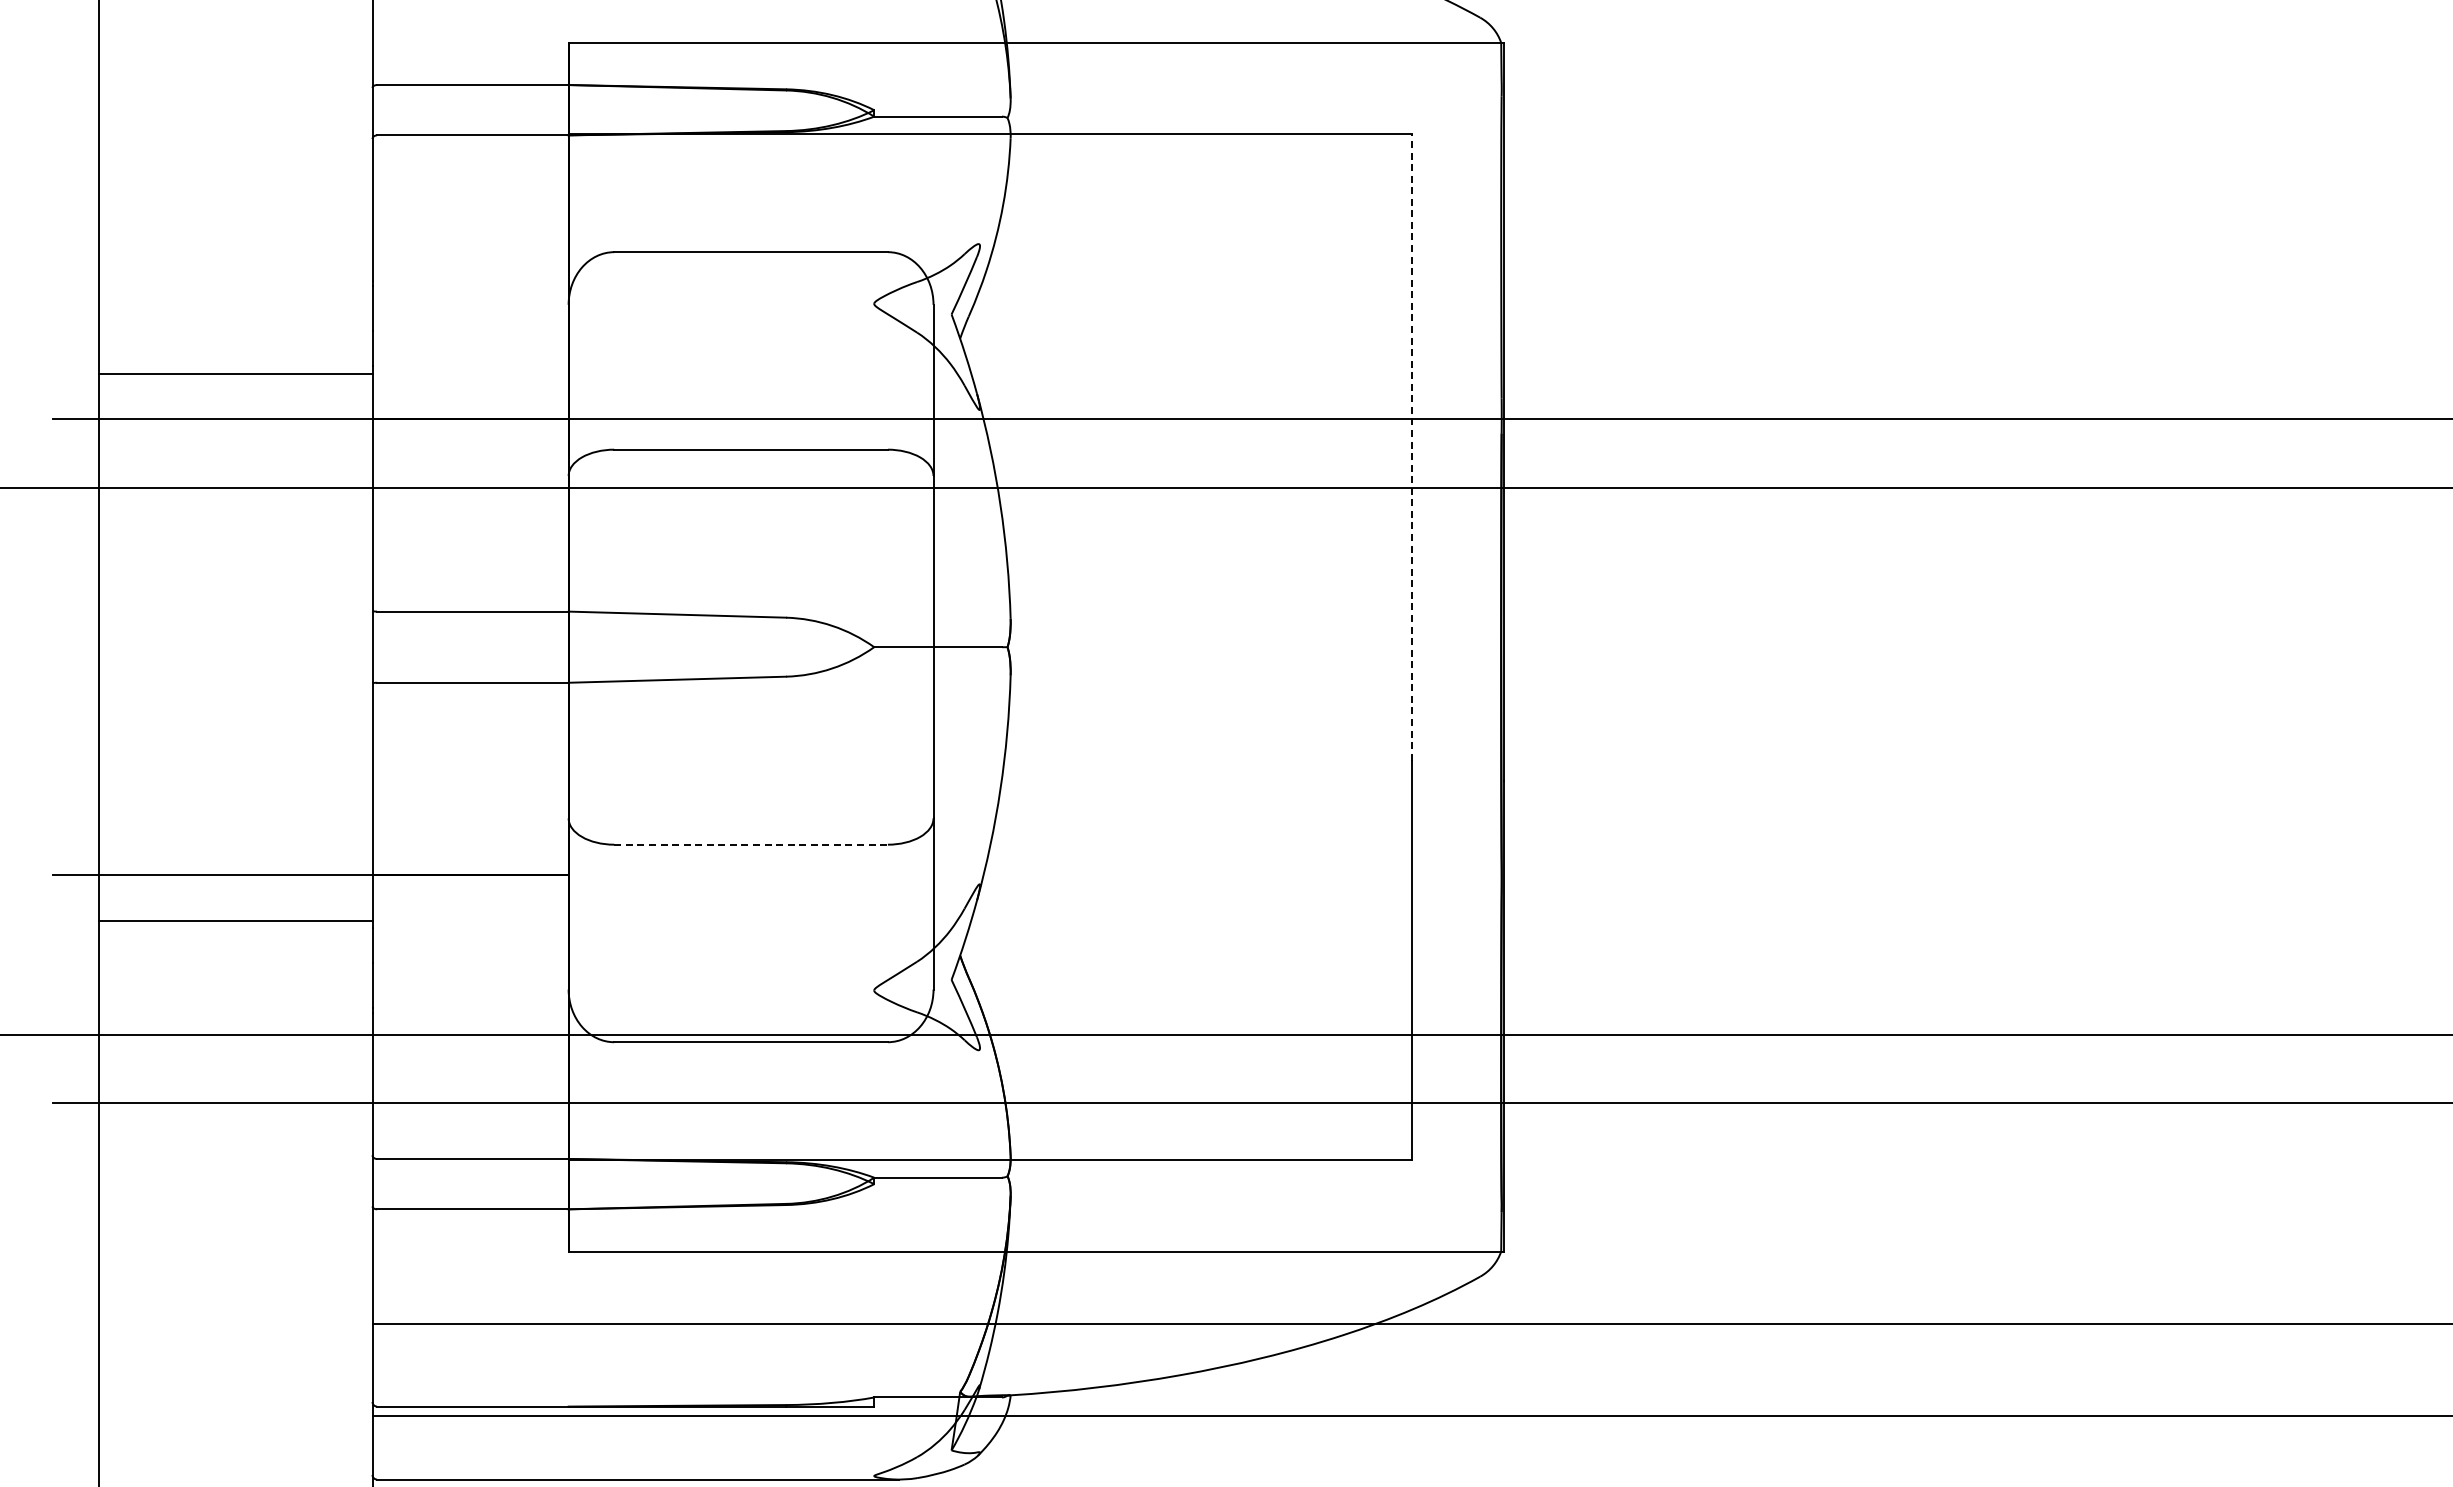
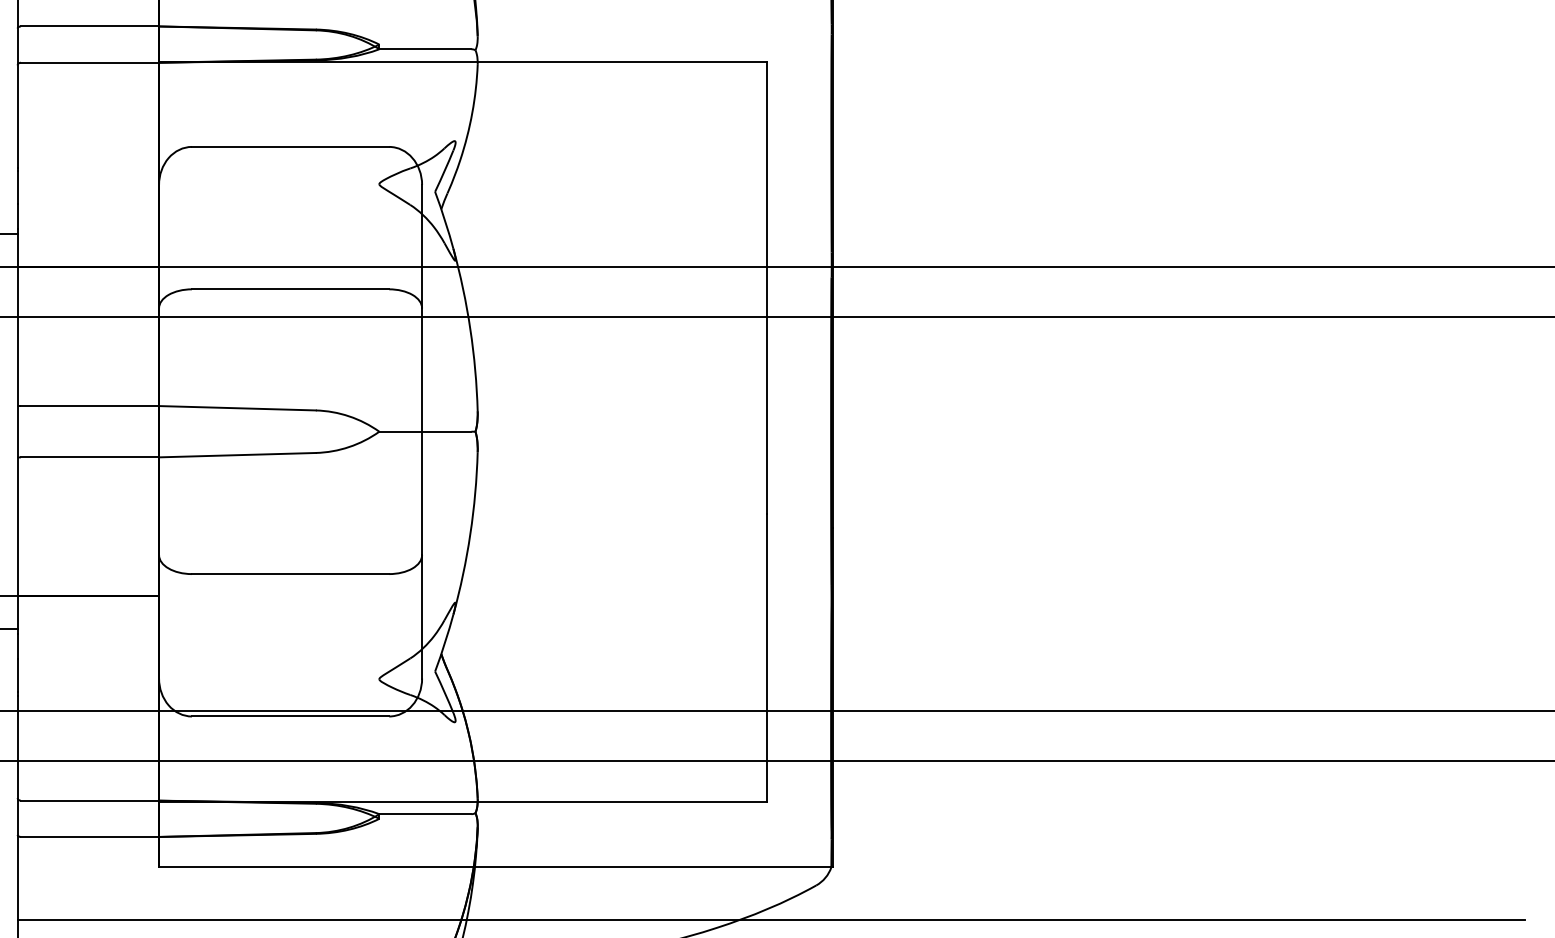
line: (1412, 446) -> (767, 287), dashed -> solid
line: (751, 844) -> (290, 573), dashed -> solid

